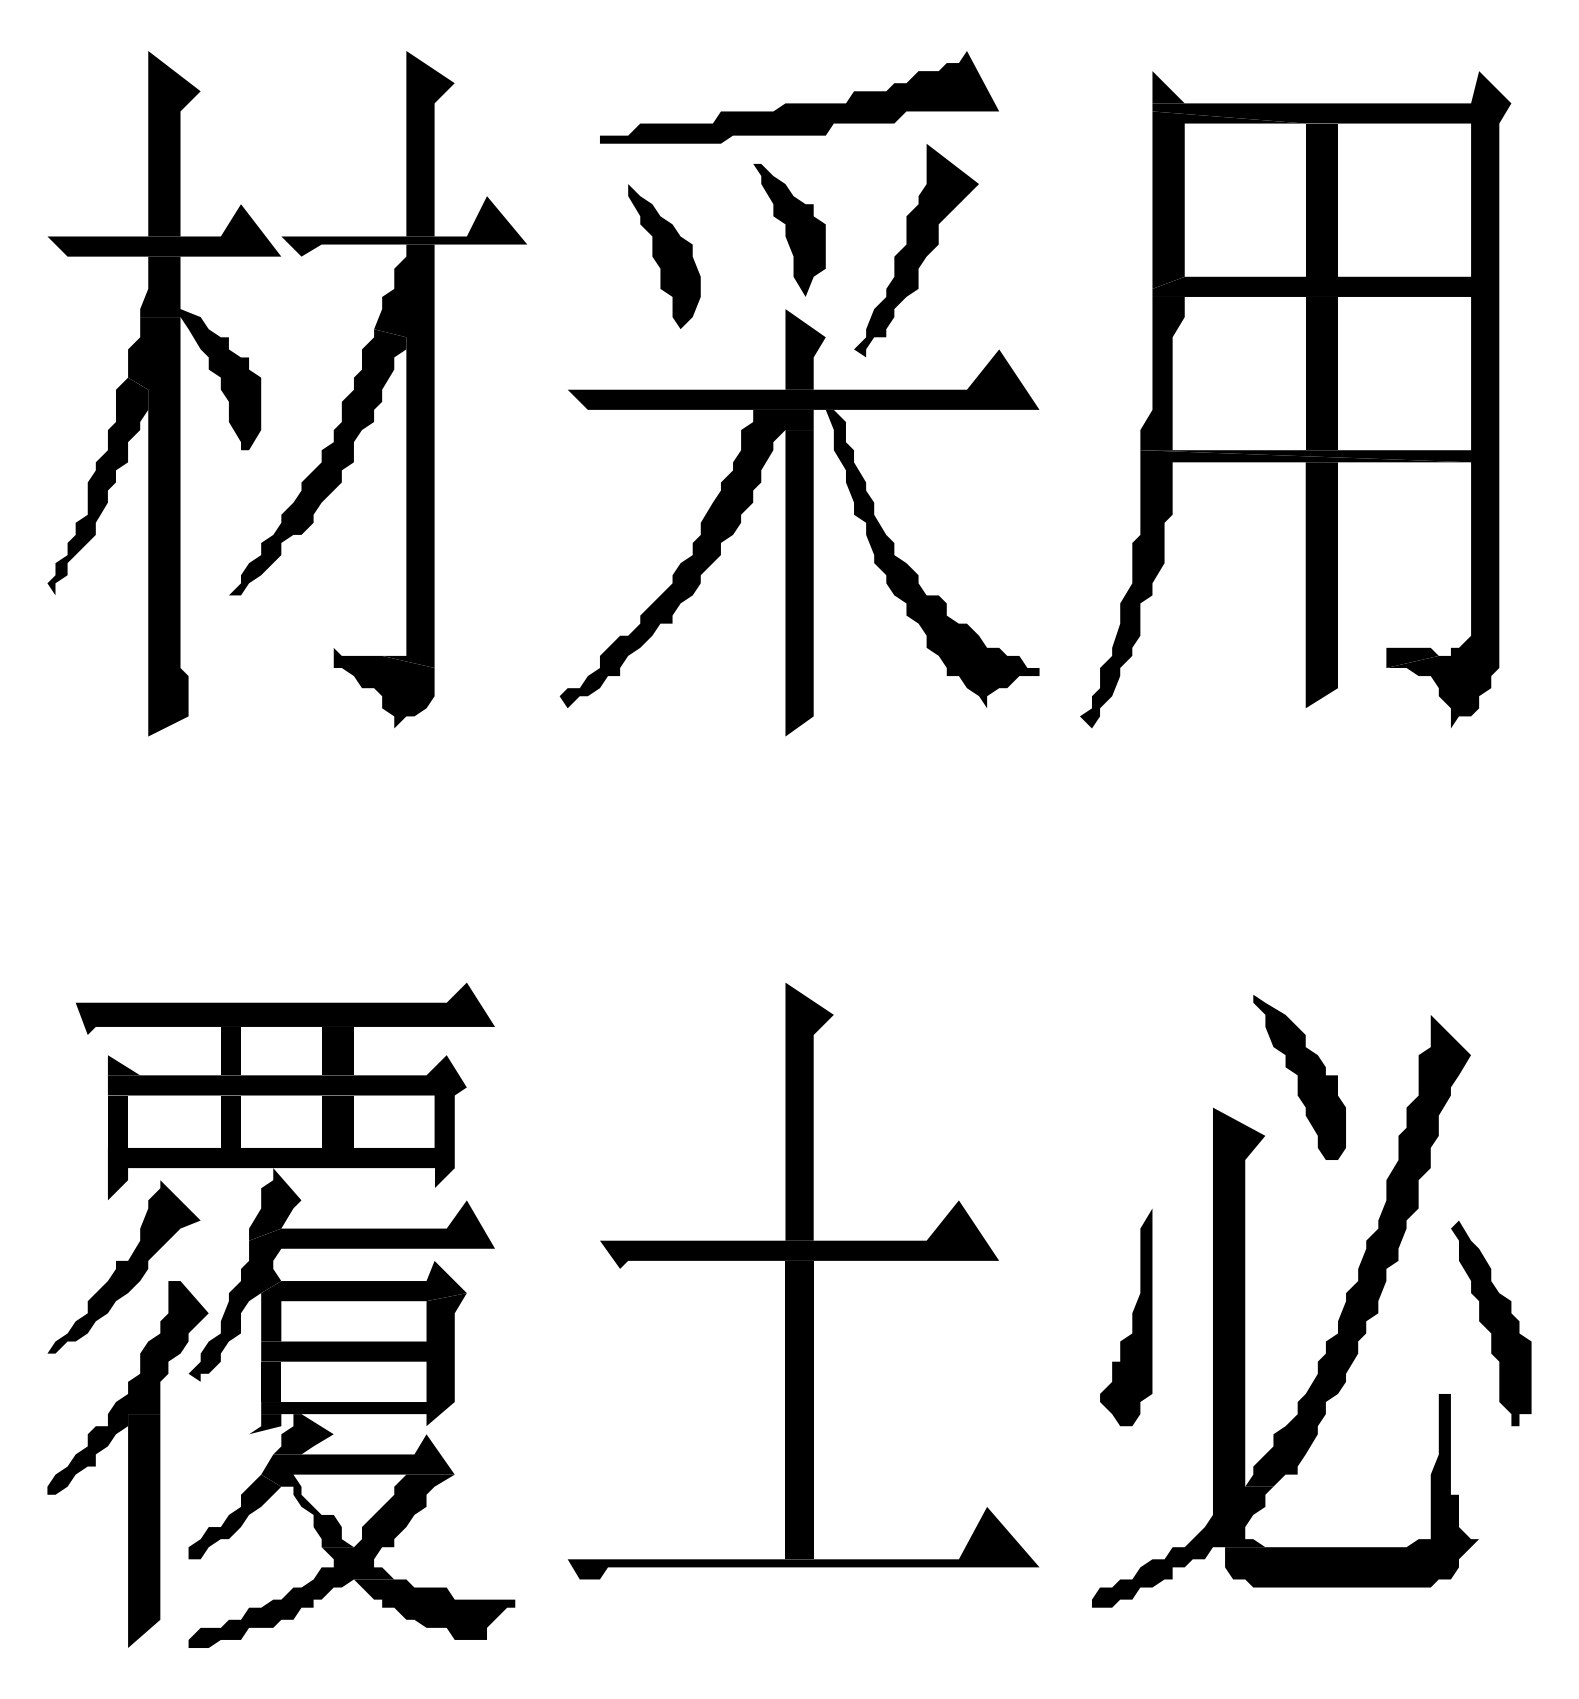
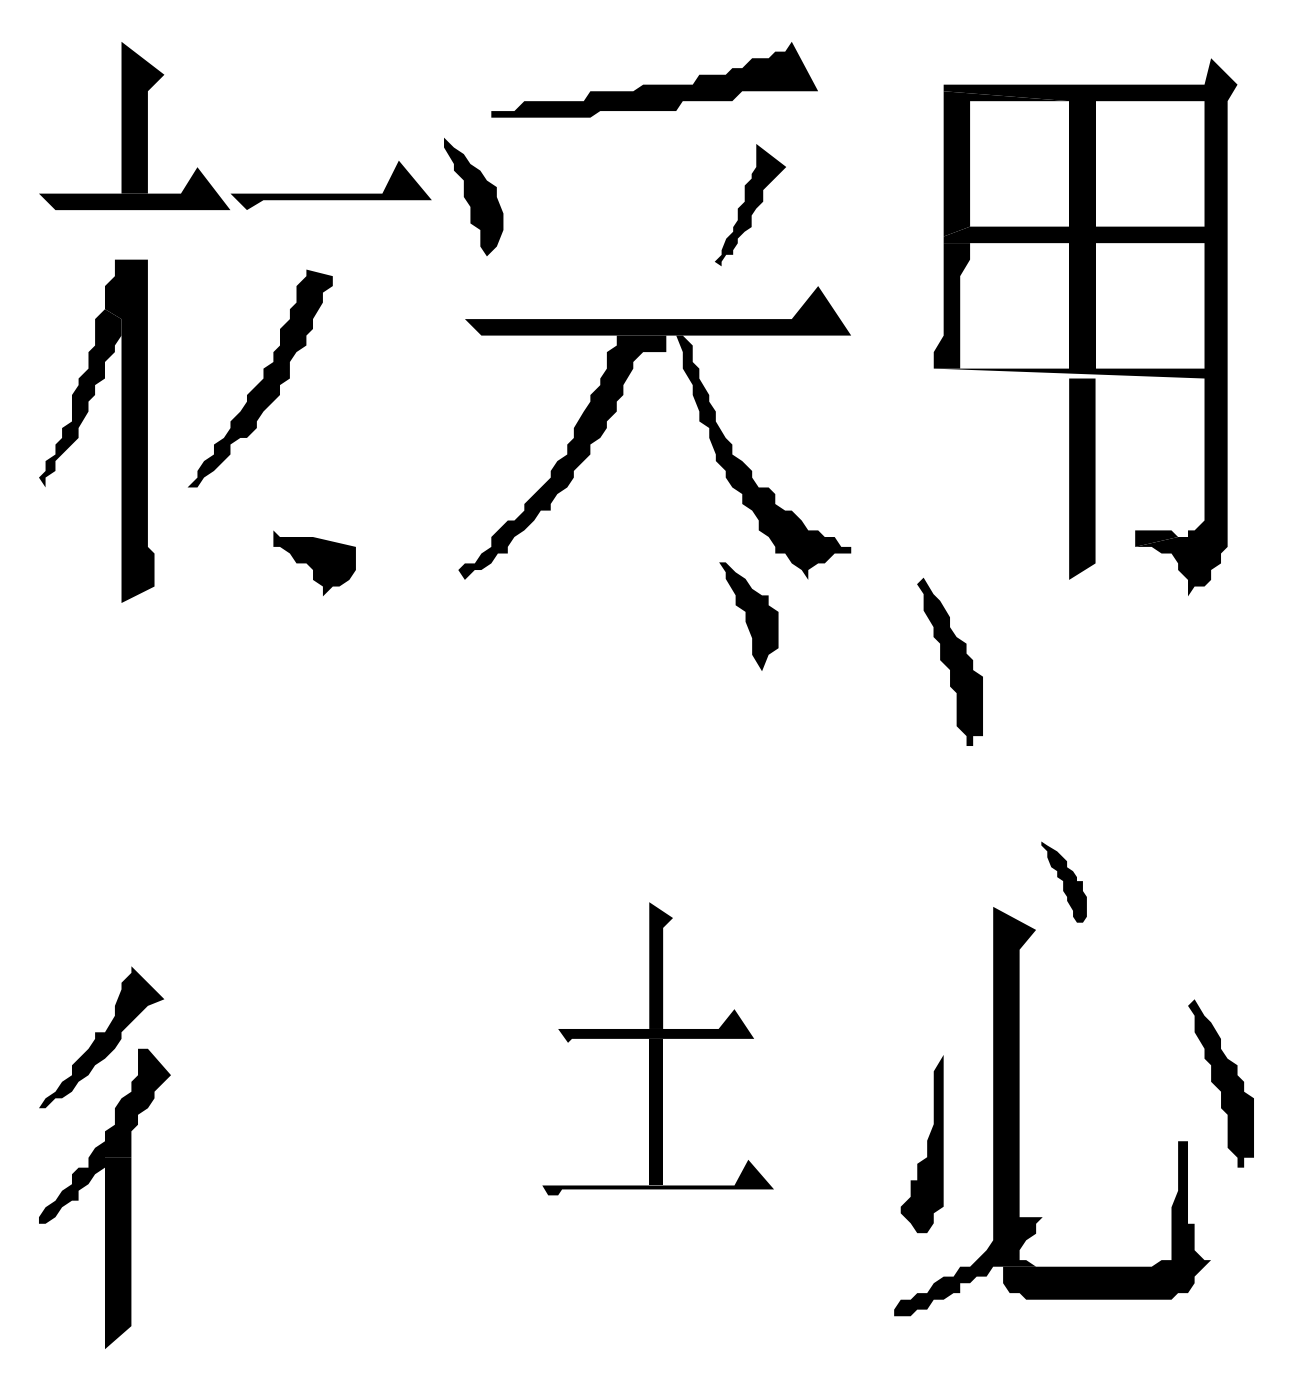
fill: (1168, 87) -> (956, 71), removed
fill: (430, 143) -> (352, 117), removed
part: (789, 230) -> (748, 616), moved
part: (916, 250) -> (750, 205), size x0.7
part: (664, 256) -> (473, 196), moved
fill: (805, 349) -> (659, 286), removed
fill: (200, 353) -> (164, 289), removed
fill: (404, 456) -> (331, 373), removed
fill: (799, 583) -> (654, 477), removed
fill: (1275, 589) -> (1044, 482), removed
part: (1160, 808) -> (950, 661), added
part: (1299, 1077) -> (1064, 882), size x0.6
fill: (1358, 1250) -> (1112, 1023), removed
part: (803, 1280) -> (657, 1048), size x0.6
part: (295, 1314) -> (242, 1076), removed
part: (1126, 1317) -> (922, 1144), moved

